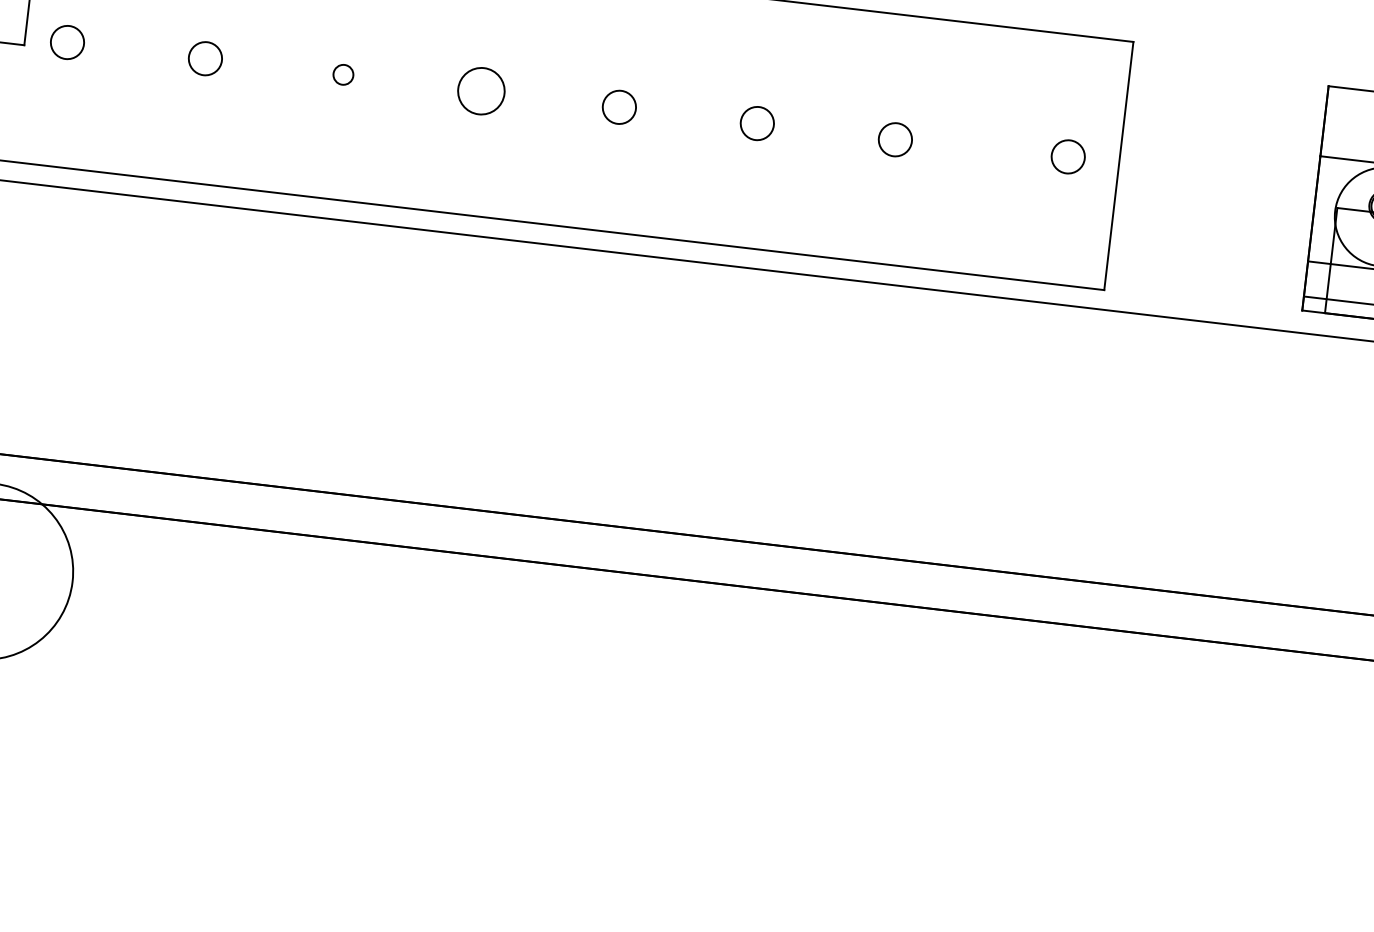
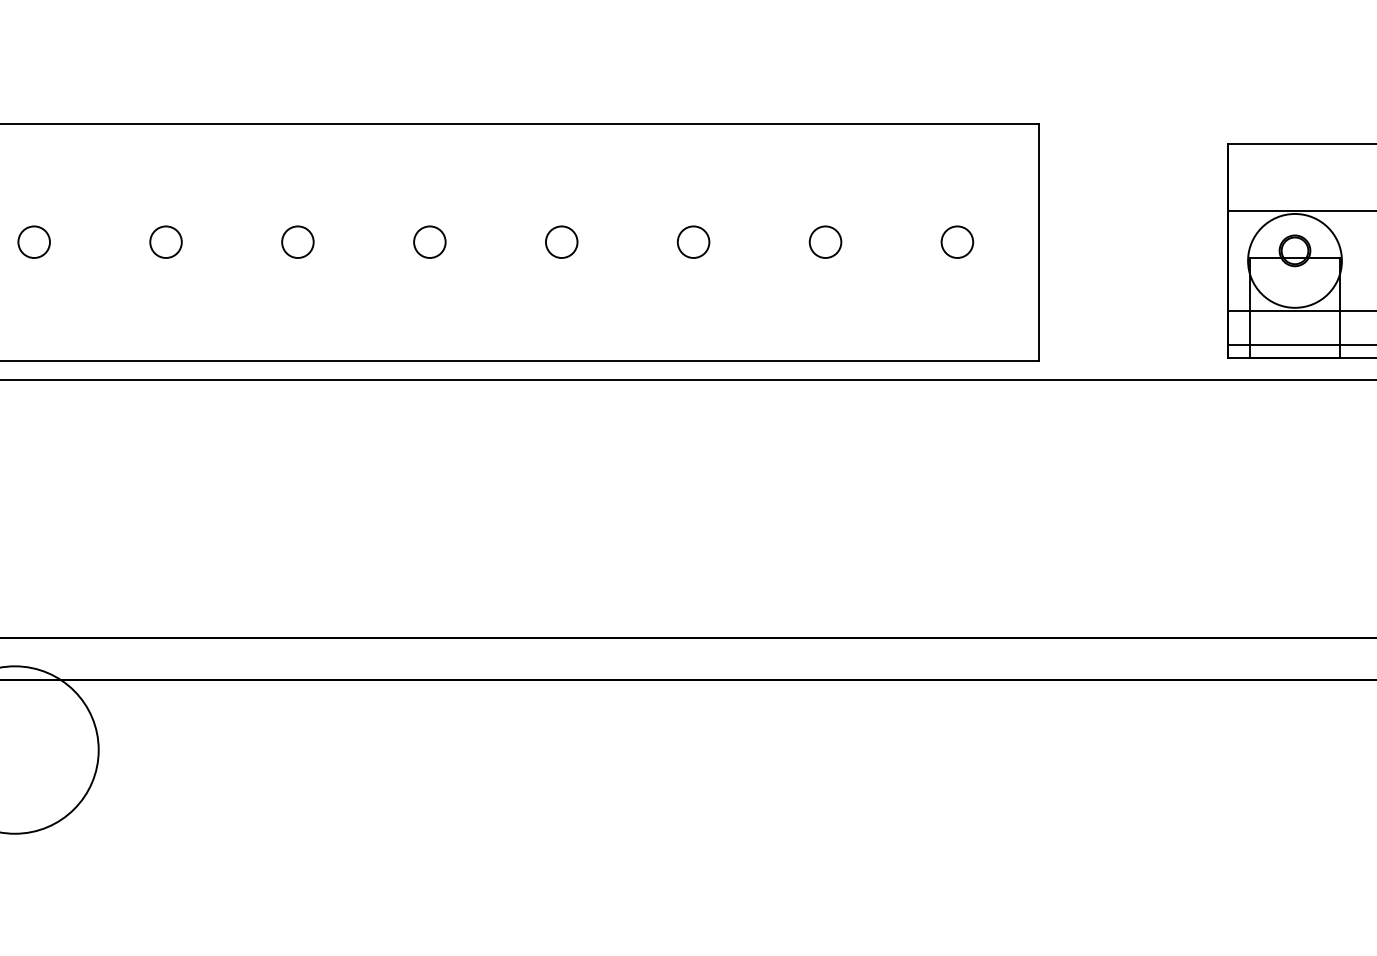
circle: (343, 74) -> (297, 241), size x1.67
circle: (481, 90) -> (429, 241), size x0.71
circle: (1068, 156) -> (957, 241), moved

